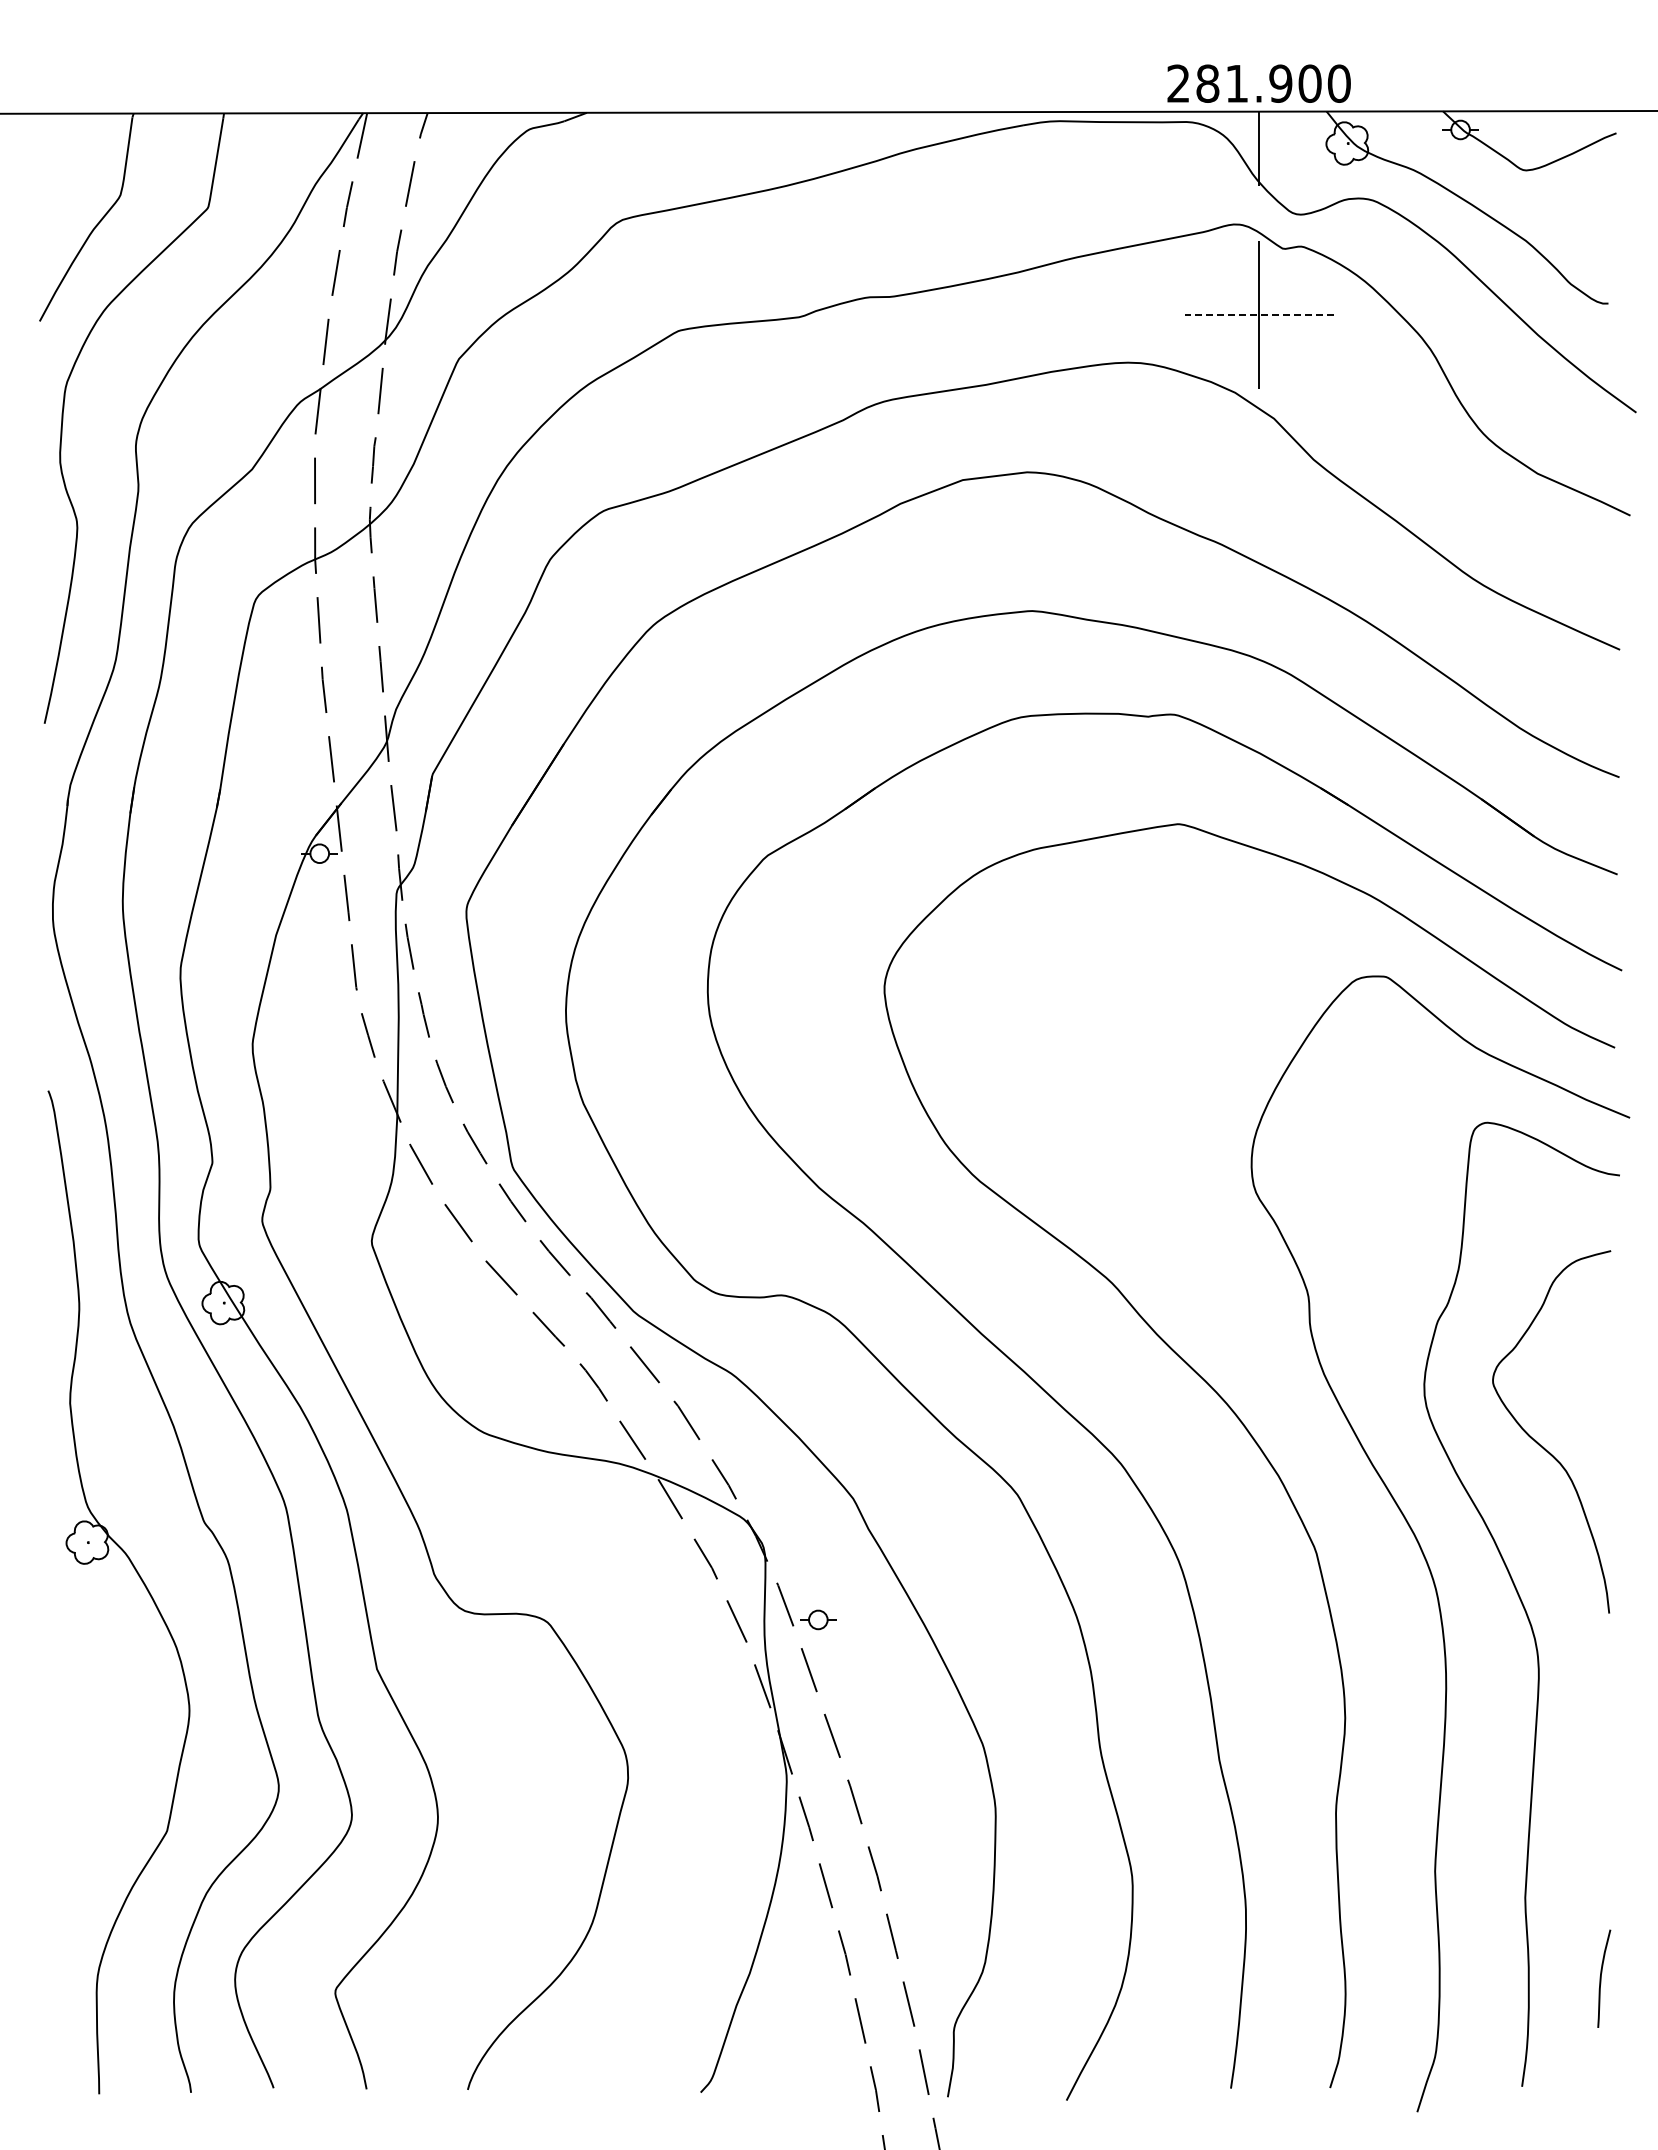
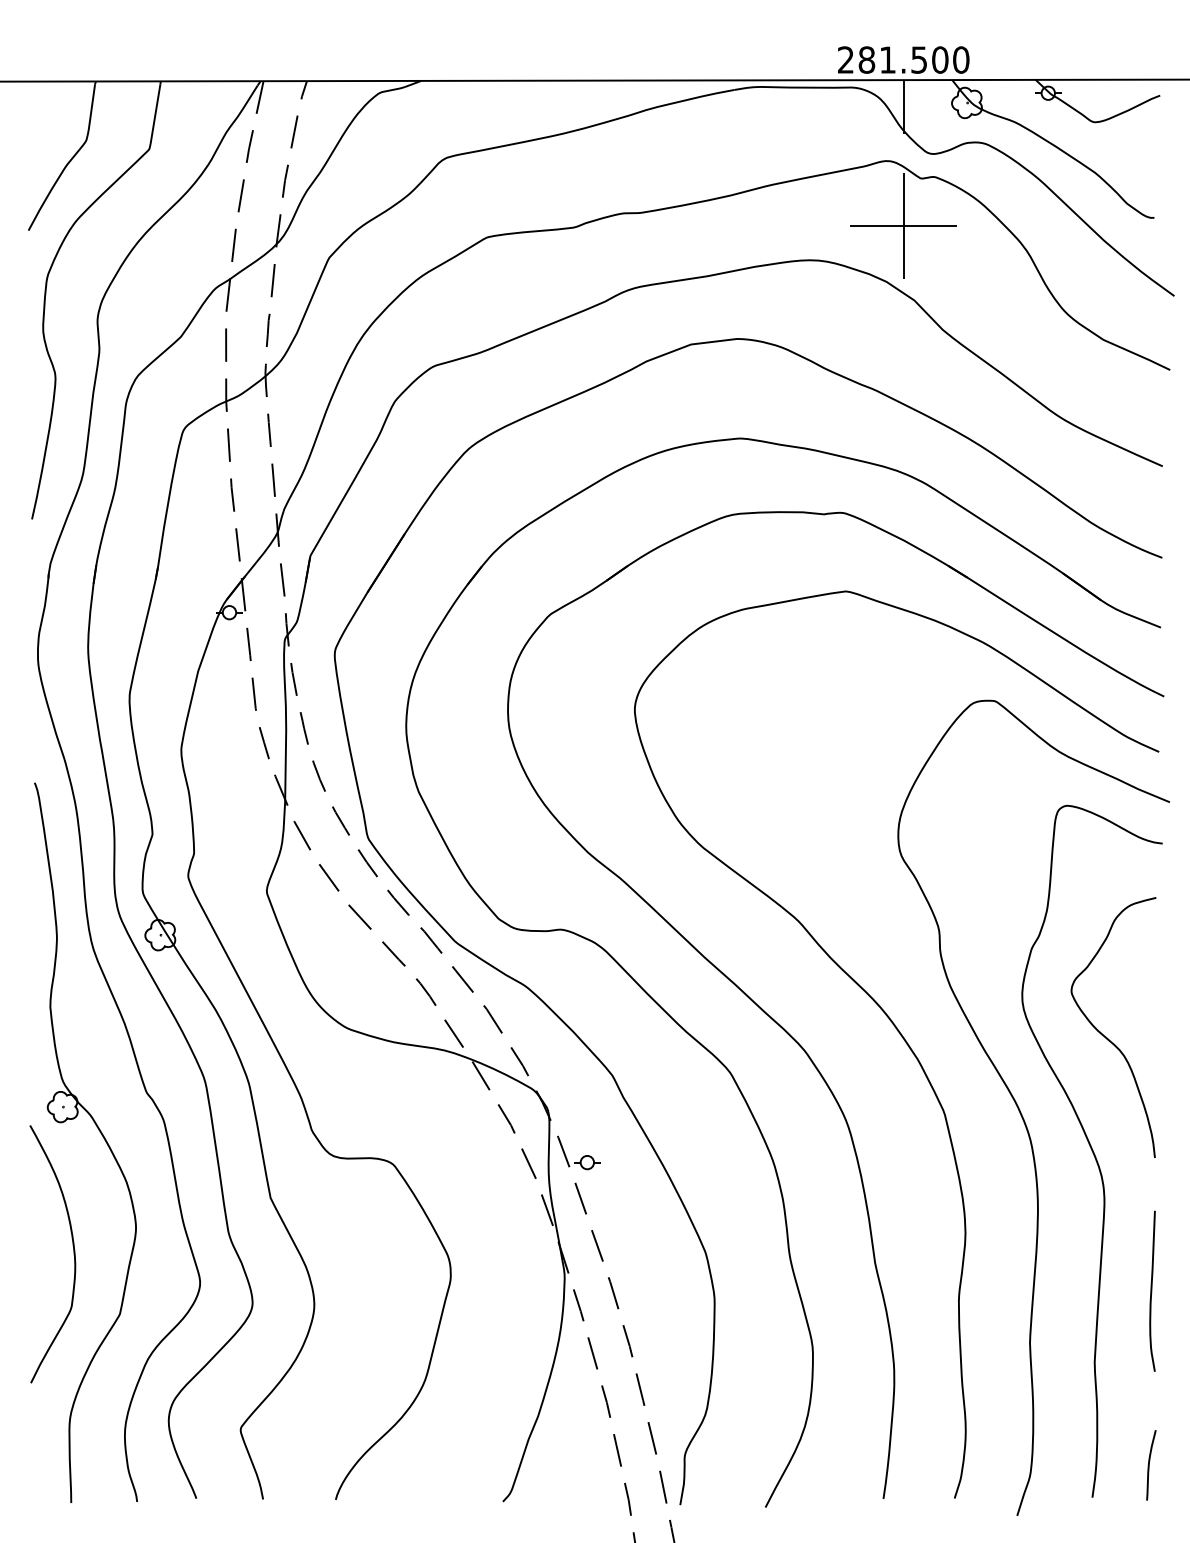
text: (1280, 83) -> (919, 59), 281.900 -> 281.500
line: (1258, 315) -> (903, 226), dashed -> solid
curve: (102, 1745) -> (73, 1252), added
curve: (1605, 1798) -> (1152, 1290), added
curve: (1601, 1978) -> (1149, 1465), moved

